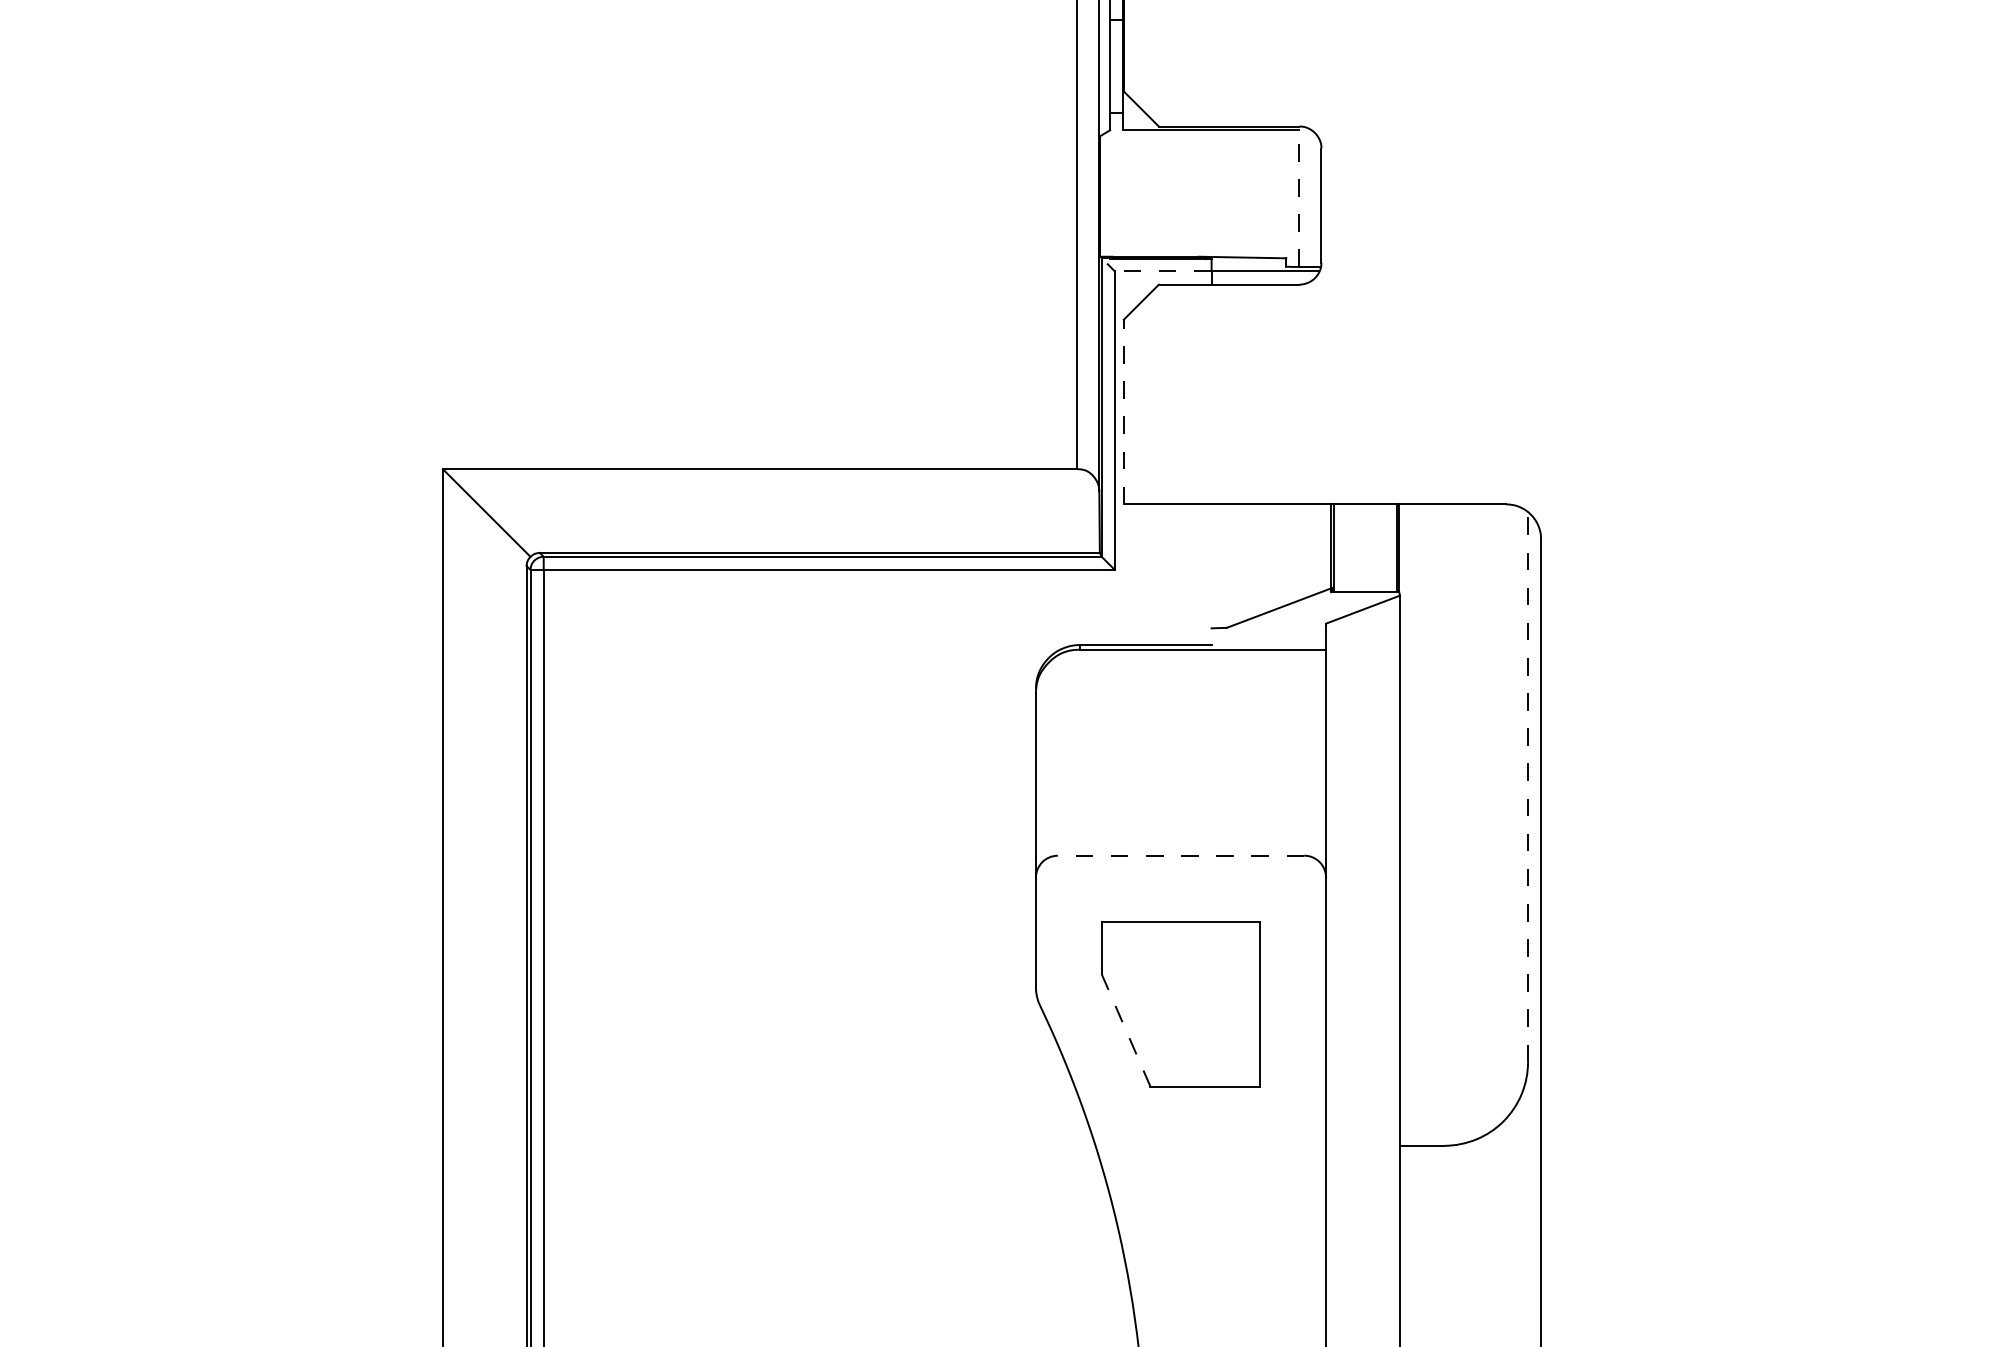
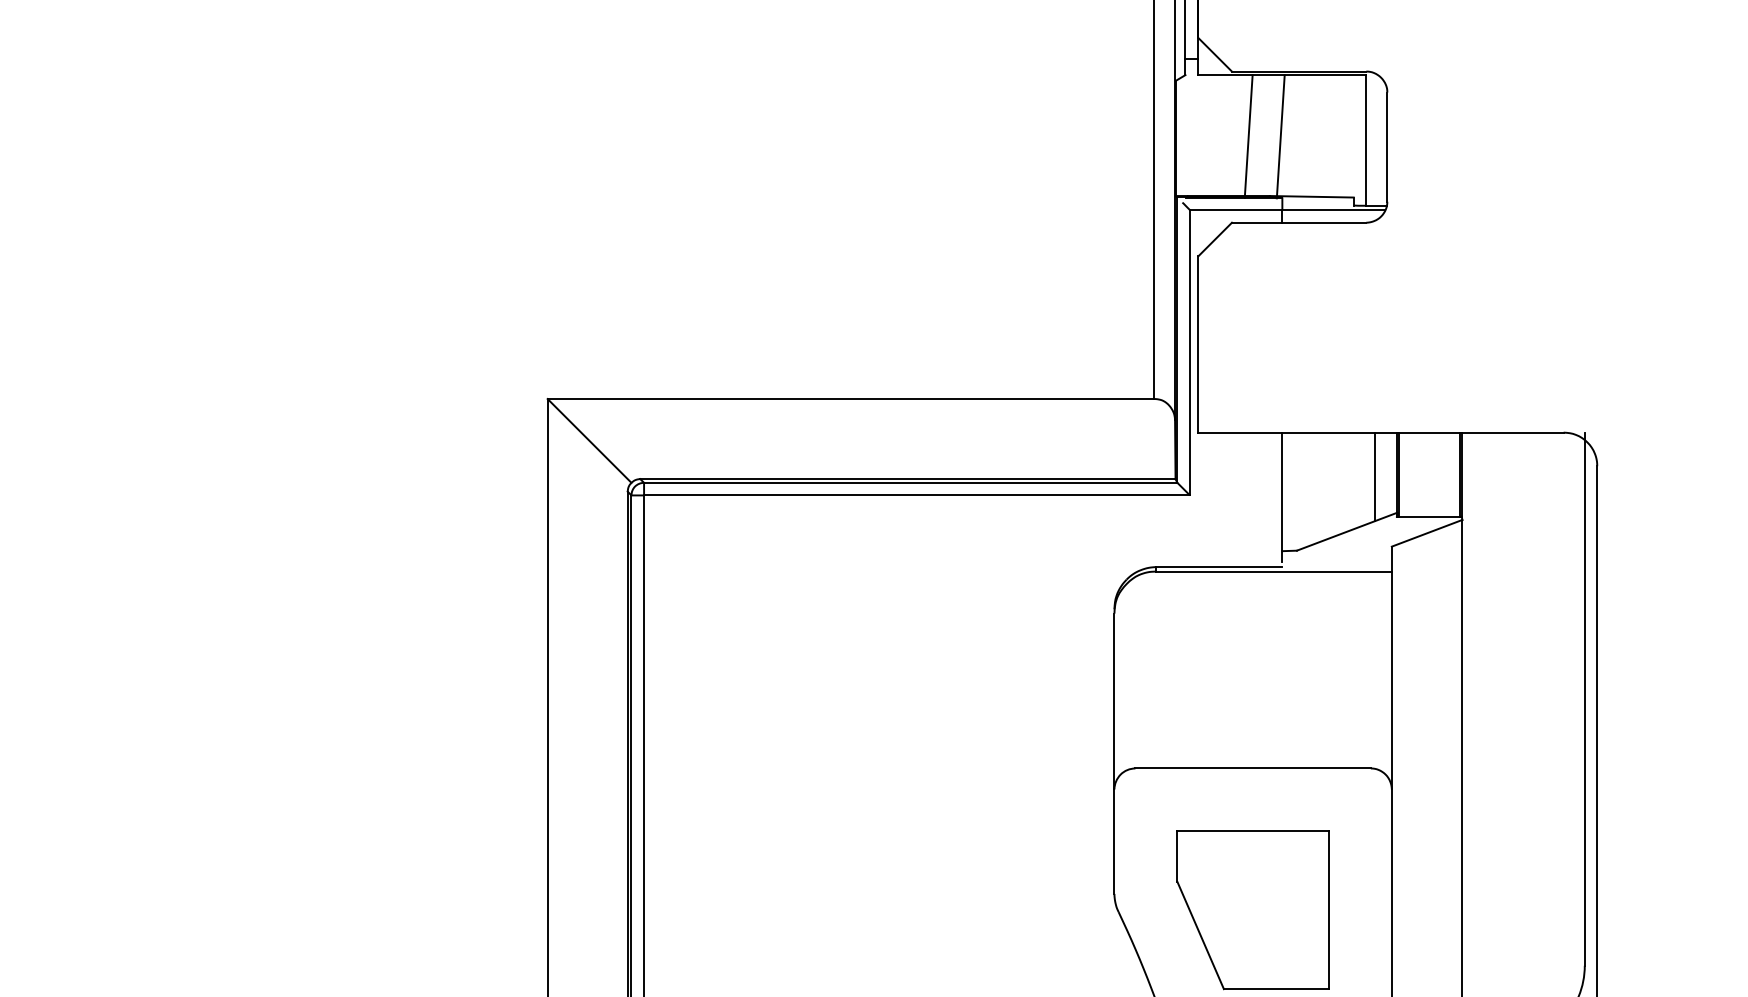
line: (1176, 193) -> (1248, 135), added
line: (1209, 193) -> (1280, 135), added
line: (1299, 198) -> (1366, 140), dashed -> solid
line: (1162, 271) -> (1235, 210), dashed -> solid
line: (1123, 411) -> (1198, 343), dashed -> solid
line: (1308, 550) -> (1374, 476), added
line: (1211, 571) -> (1282, 496), added
line: (1528, 783) -> (1585, 699), dashed -> solid
line: (1180, 855) -> (1252, 768), dashed -> solid
line: (1125, 1030) -> (1200, 935), dashed -> solid

